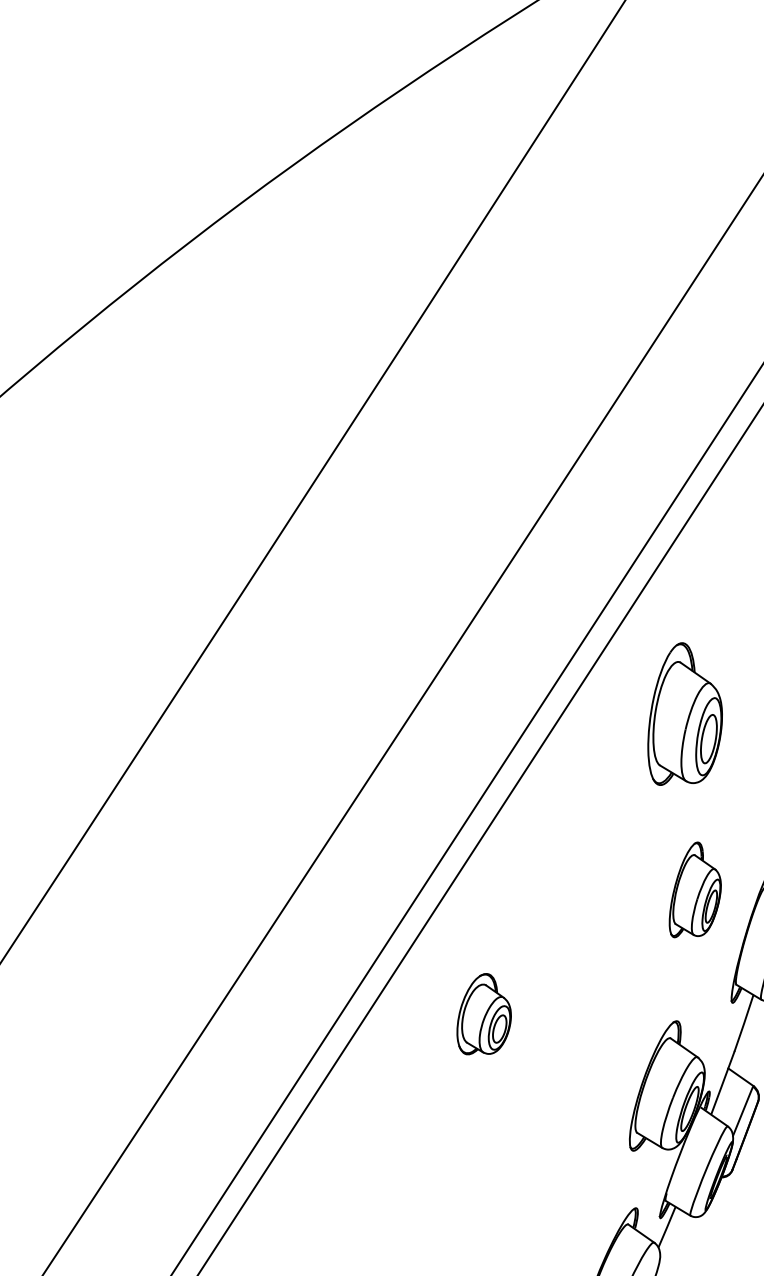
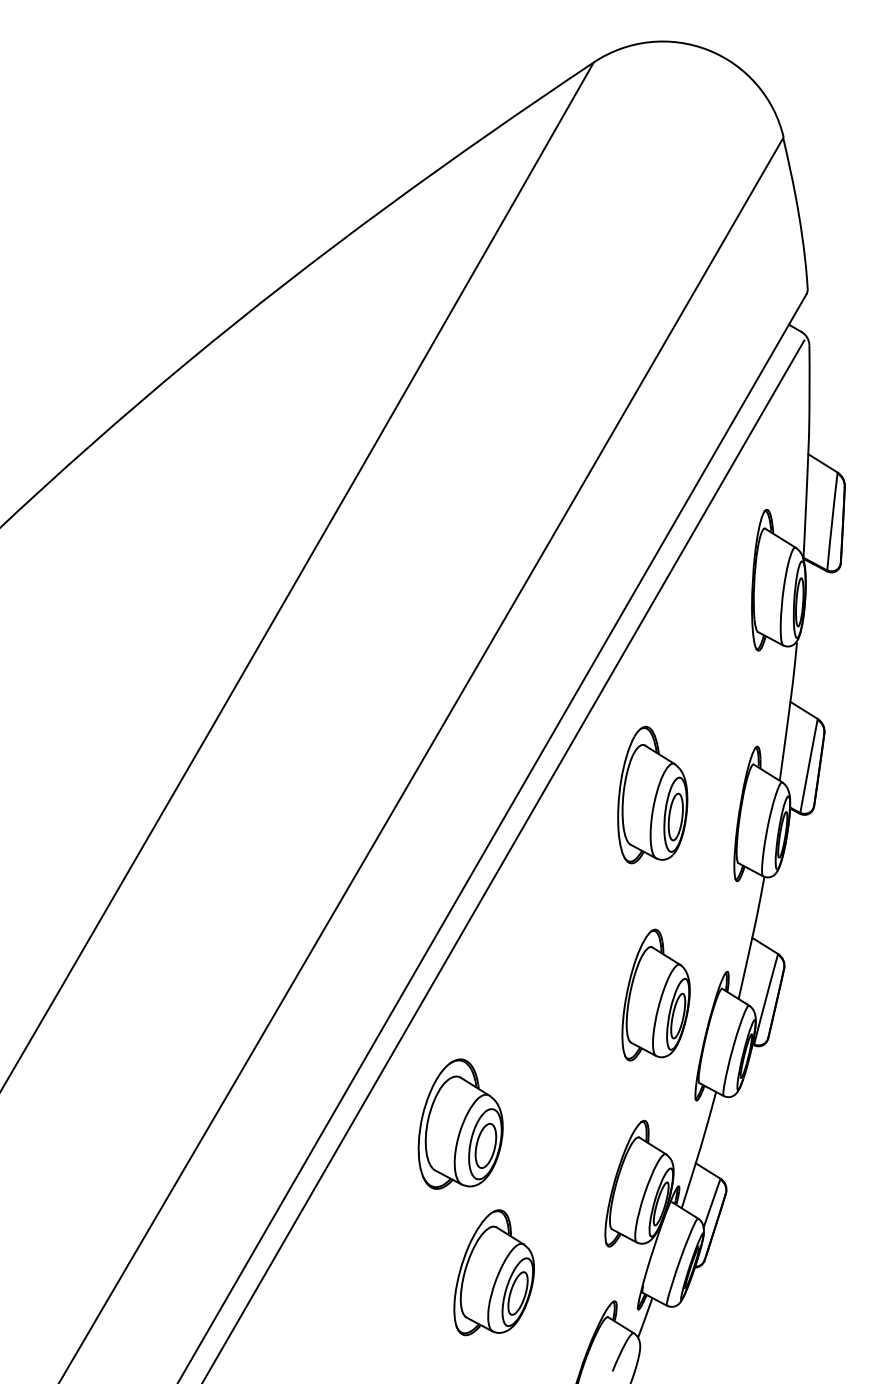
part: (685, 714) -> (652, 794), moved
part: (695, 889) -> (655, 994), size x1.43
part: (484, 1013) -> (460, 1123), size x1.67
part: (510, 1171) -> (493, 1272), added

